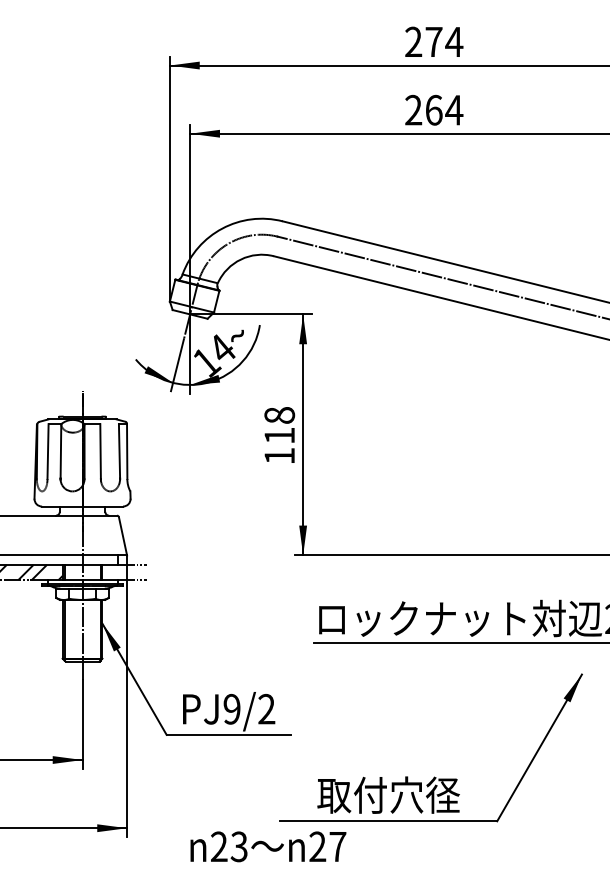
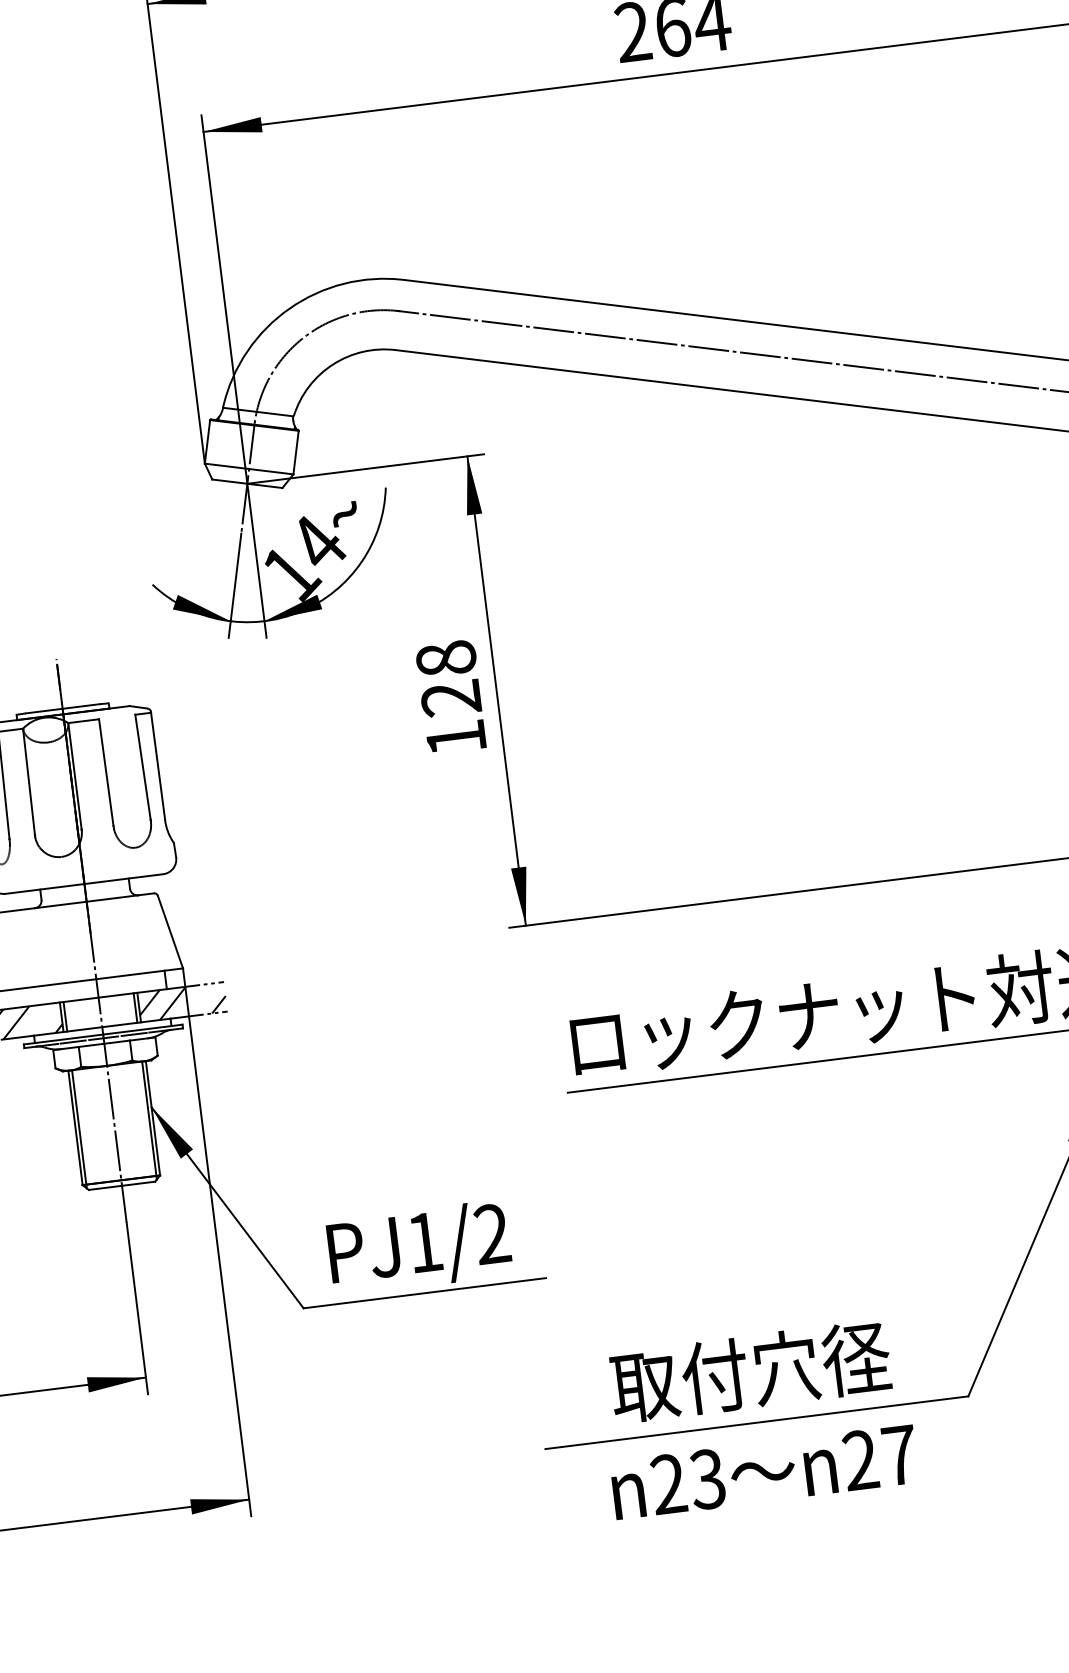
text: (279, 435) -> (450, 697), 118 -> 128
hatch: (124, 572) -> (182, 1002), added
text: (231, 708) -> (423, 1241), PJ9/2 -> PJ1/2
text: (268, 846) -> (764, 1471), moved

